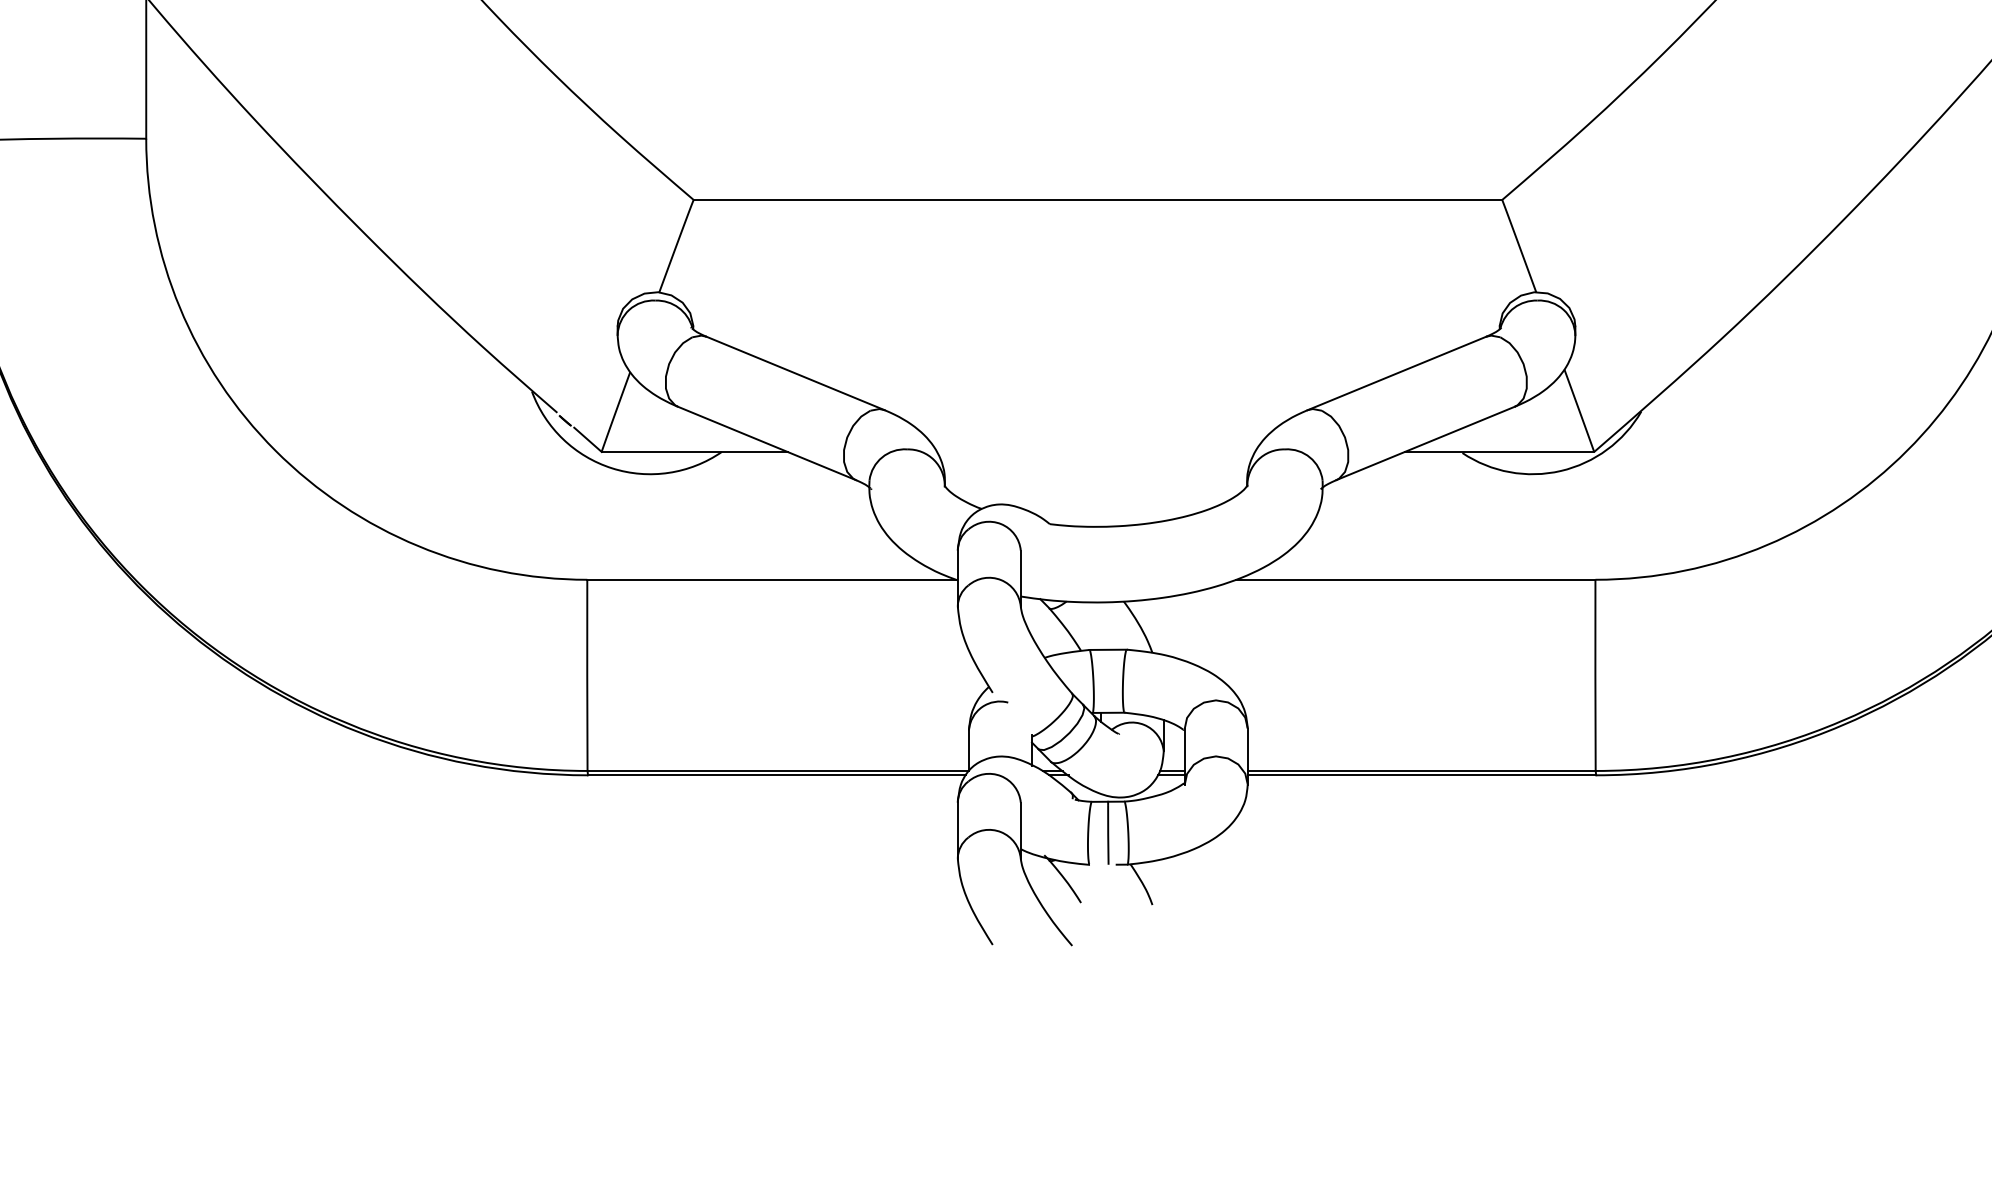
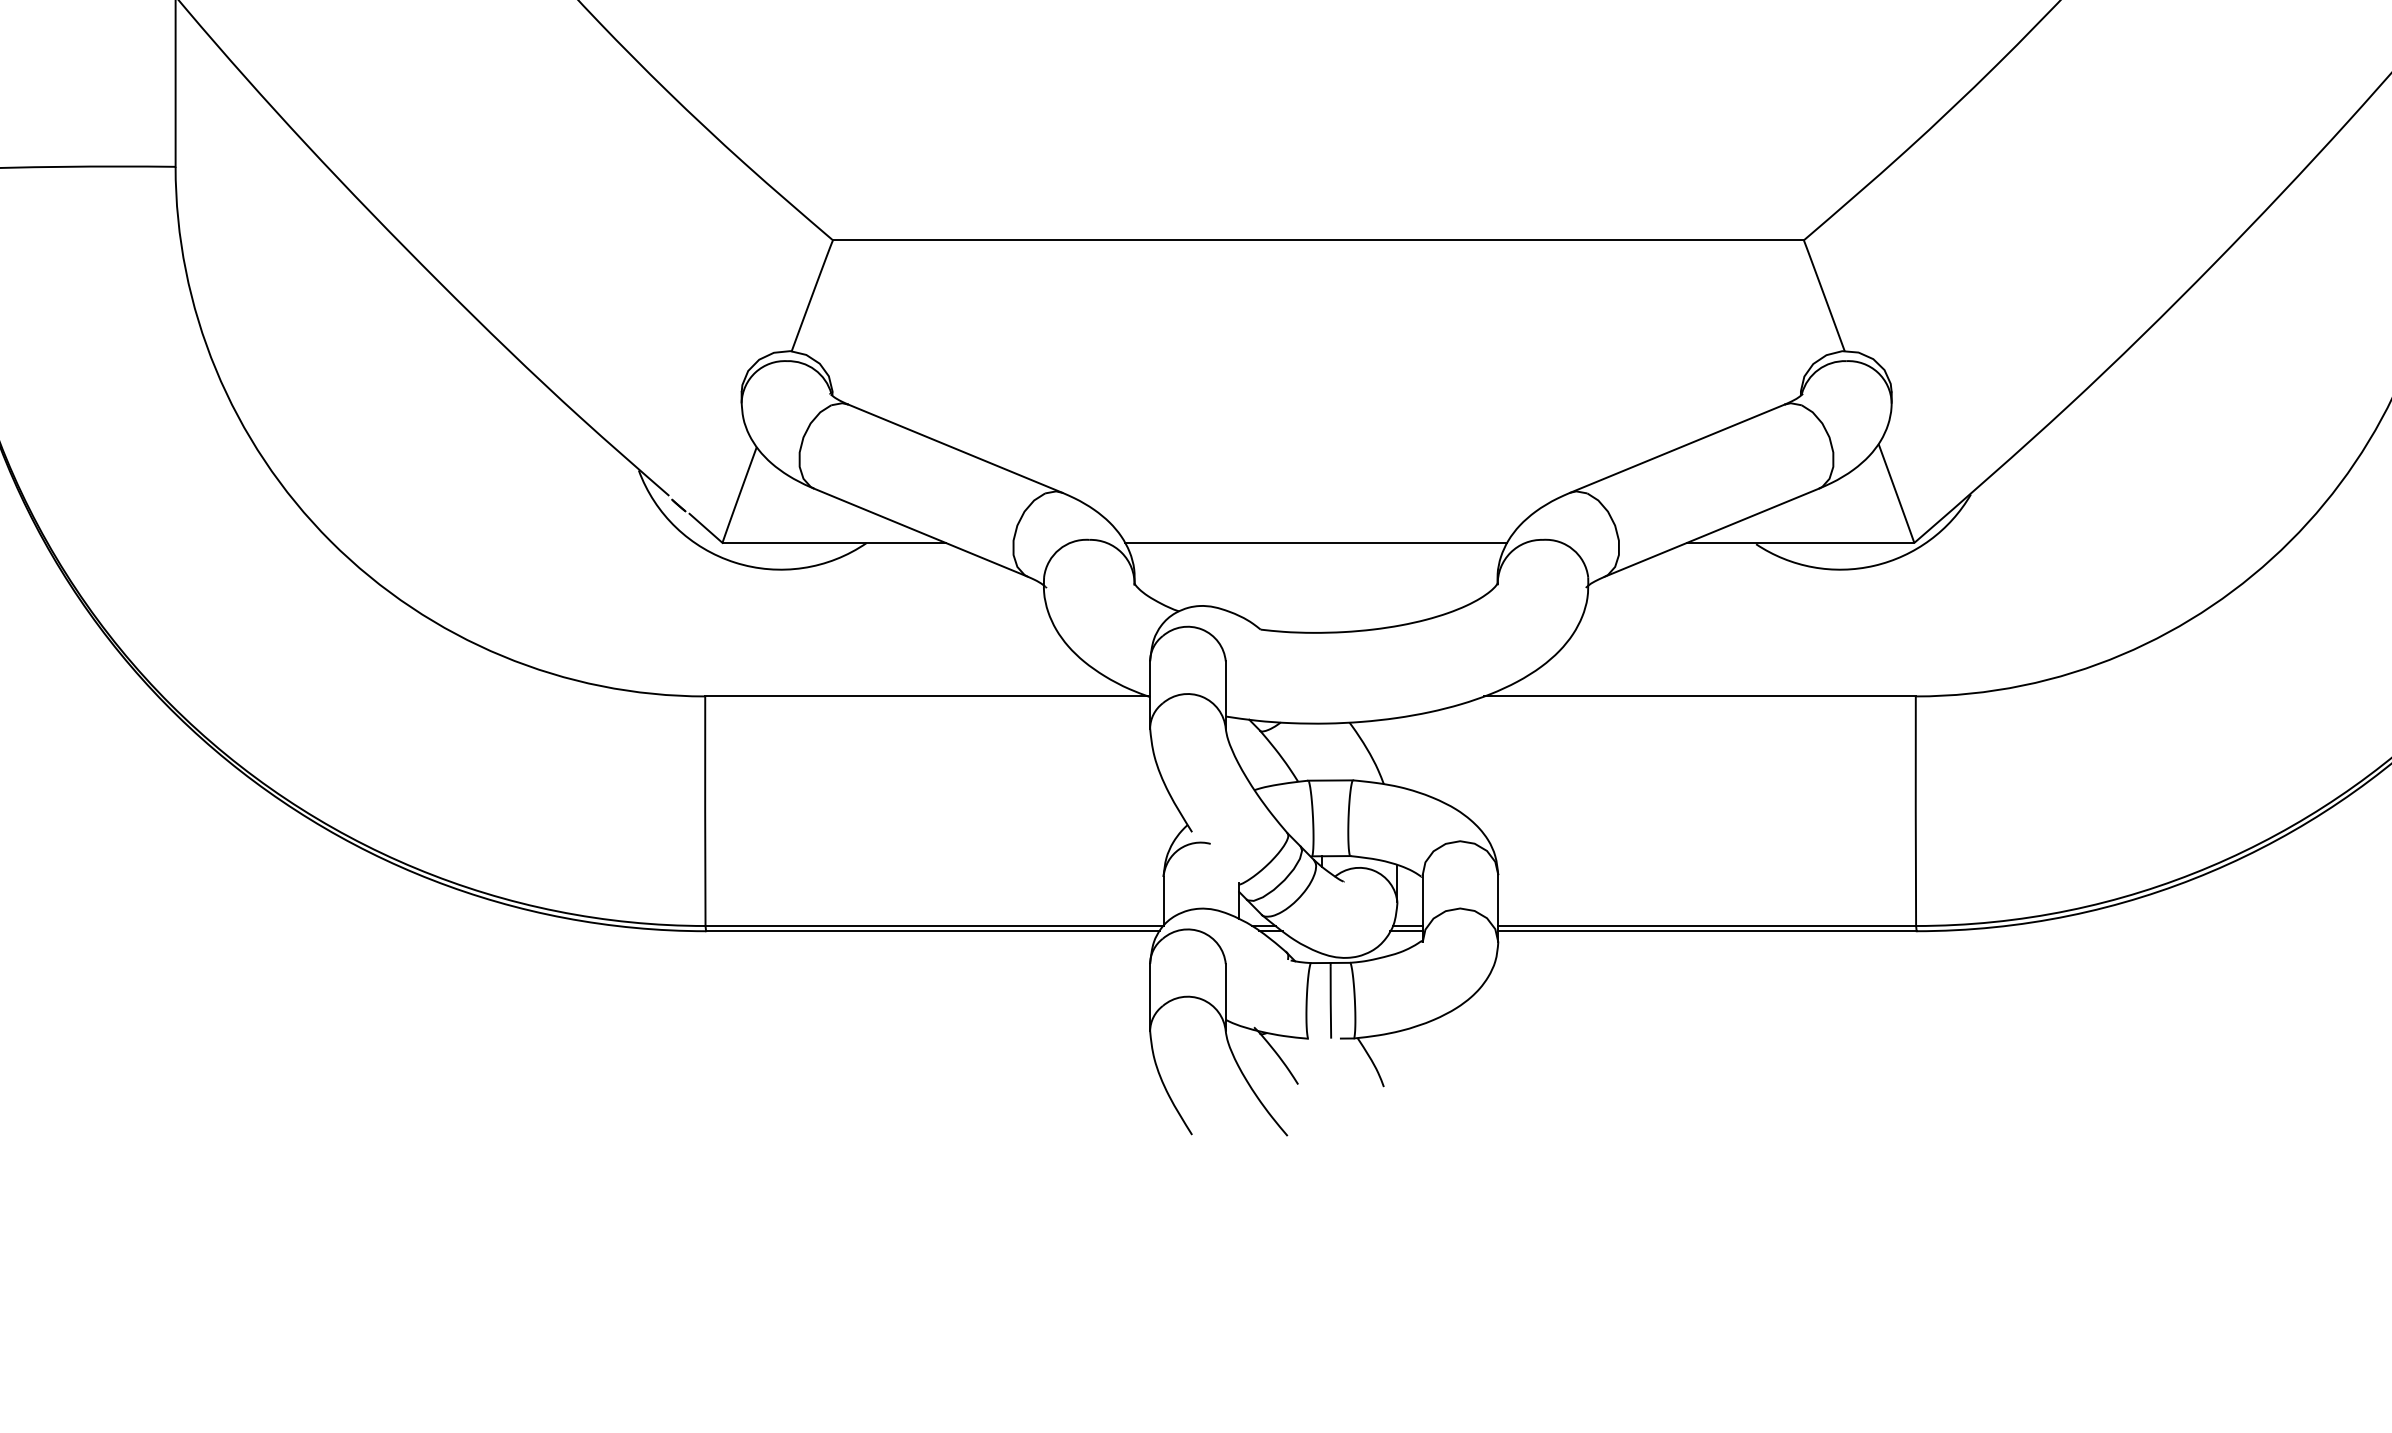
line: (1095, 451) -> (1315, 542), added

